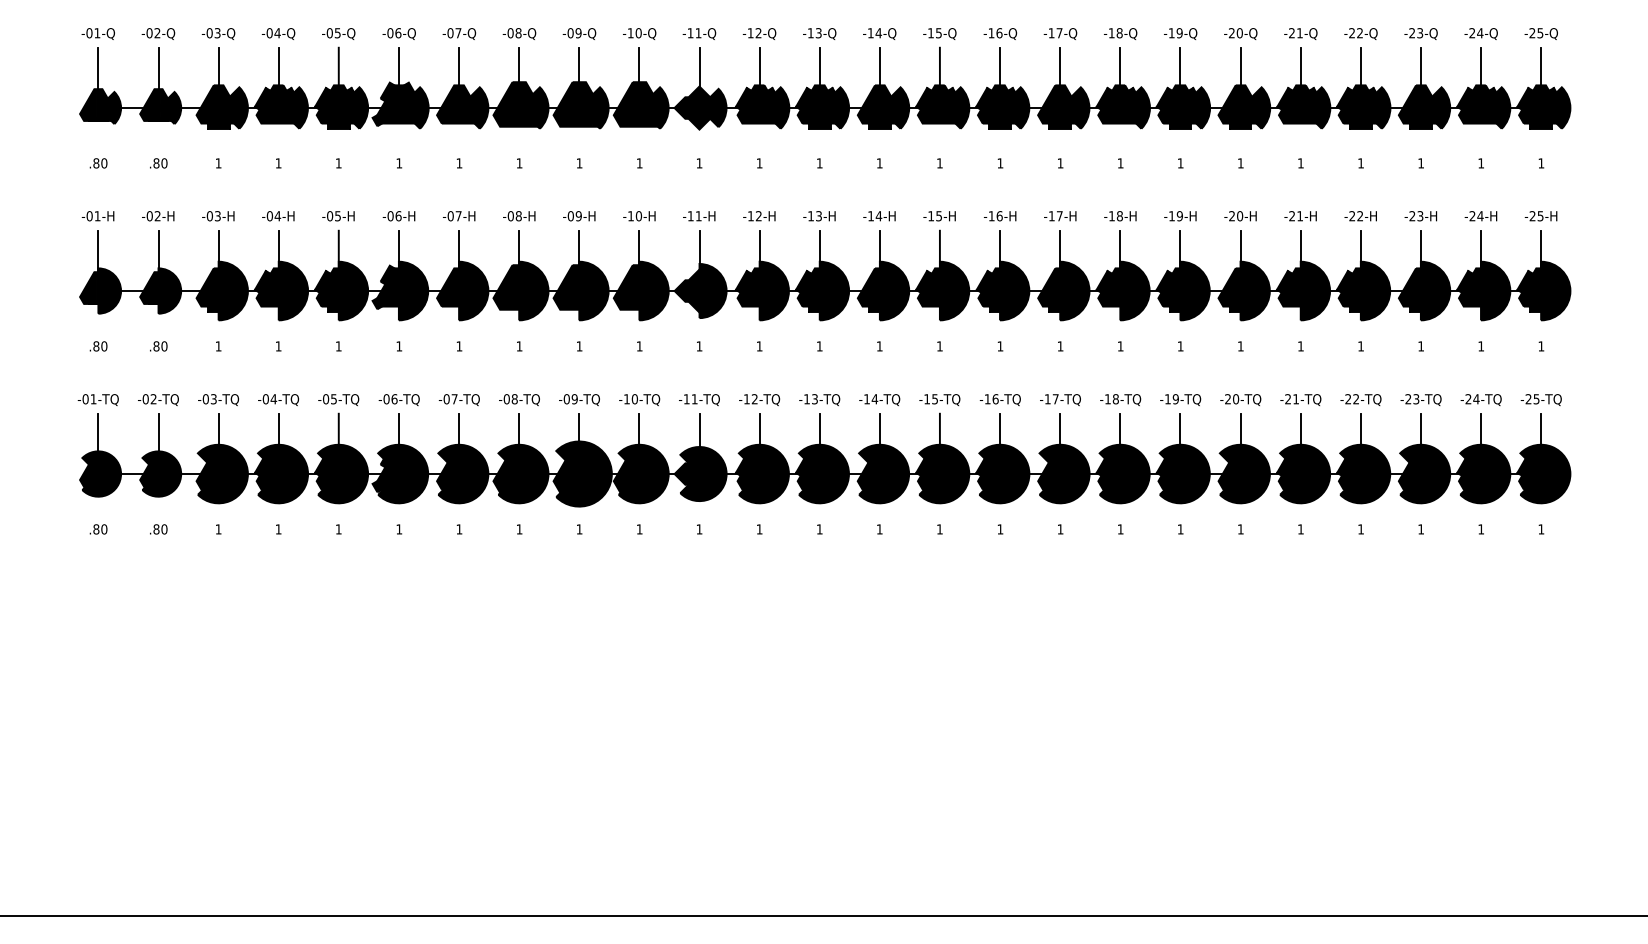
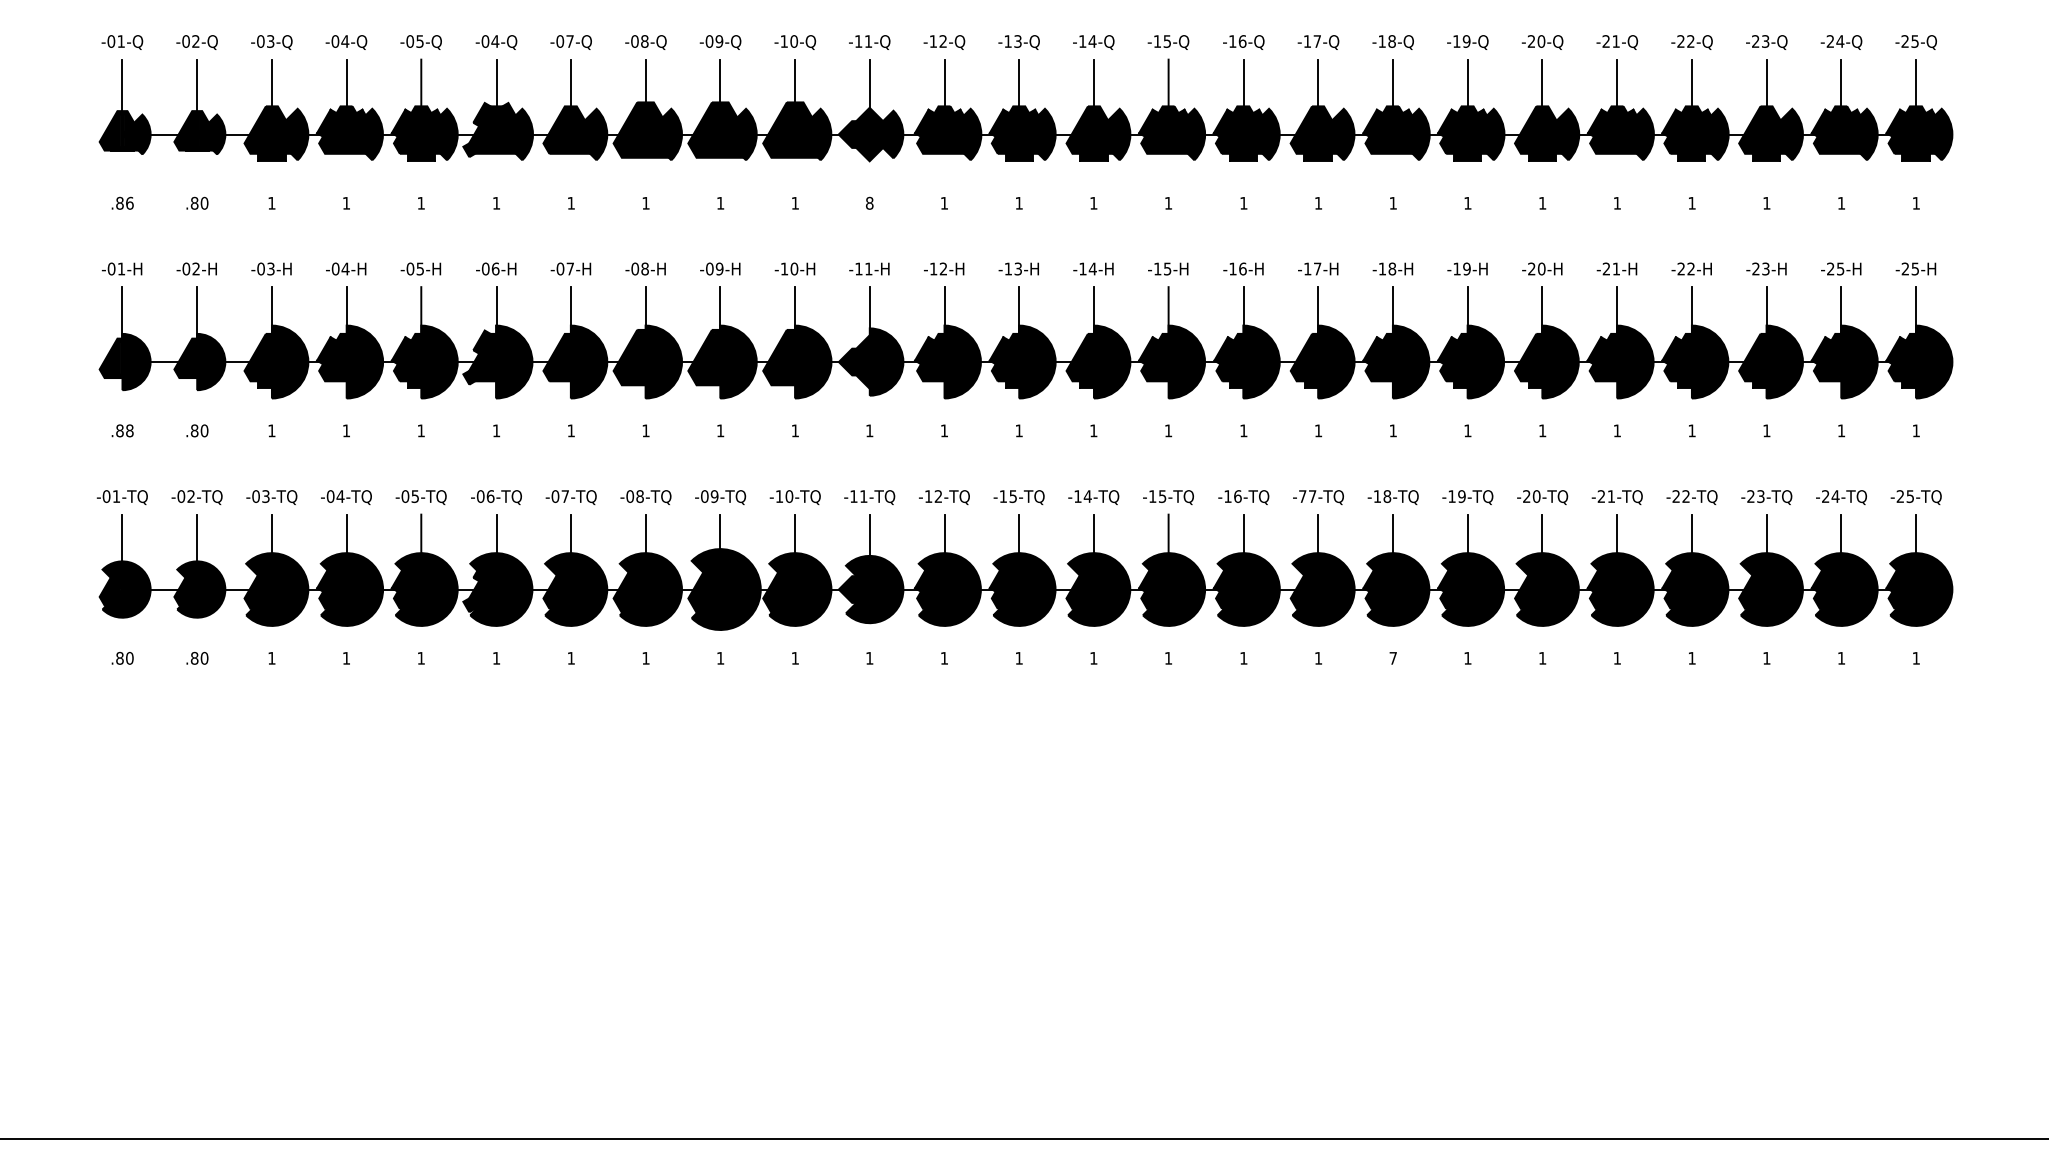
text: (398, 33) -> (495, 41), -06-Q -> -04-Q
text: (104, 162) -> (129, 202), .80 -> .86
text: (699, 162) -> (869, 202), 1 -> 8
text: (1480, 215) -> (1840, 268), -24-H -> -25-H
text: (104, 346) -> (129, 430), .80 -> .88
text: (814, 399) -> (1012, 496), -13-TQ -> -15-TQ
text: (1047, 399) -> (1302, 496), -17-TQ -> -77-TQ
text: (1120, 529) -> (1392, 658), 1 -> 7

